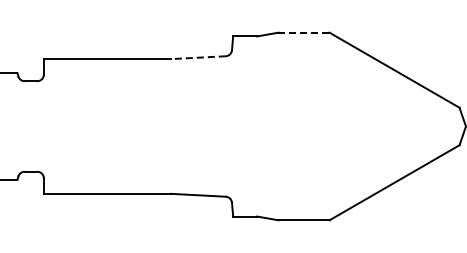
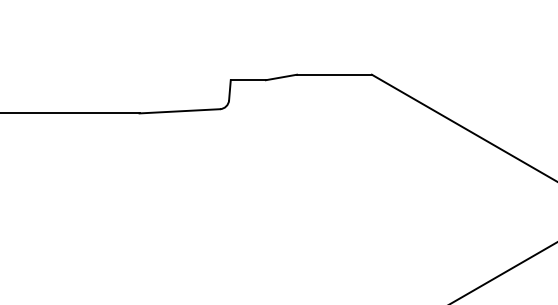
line: (303, 32) -> (333, 74), dashed -> solid
line: (198, 57) -> (180, 111), dashed -> solid

